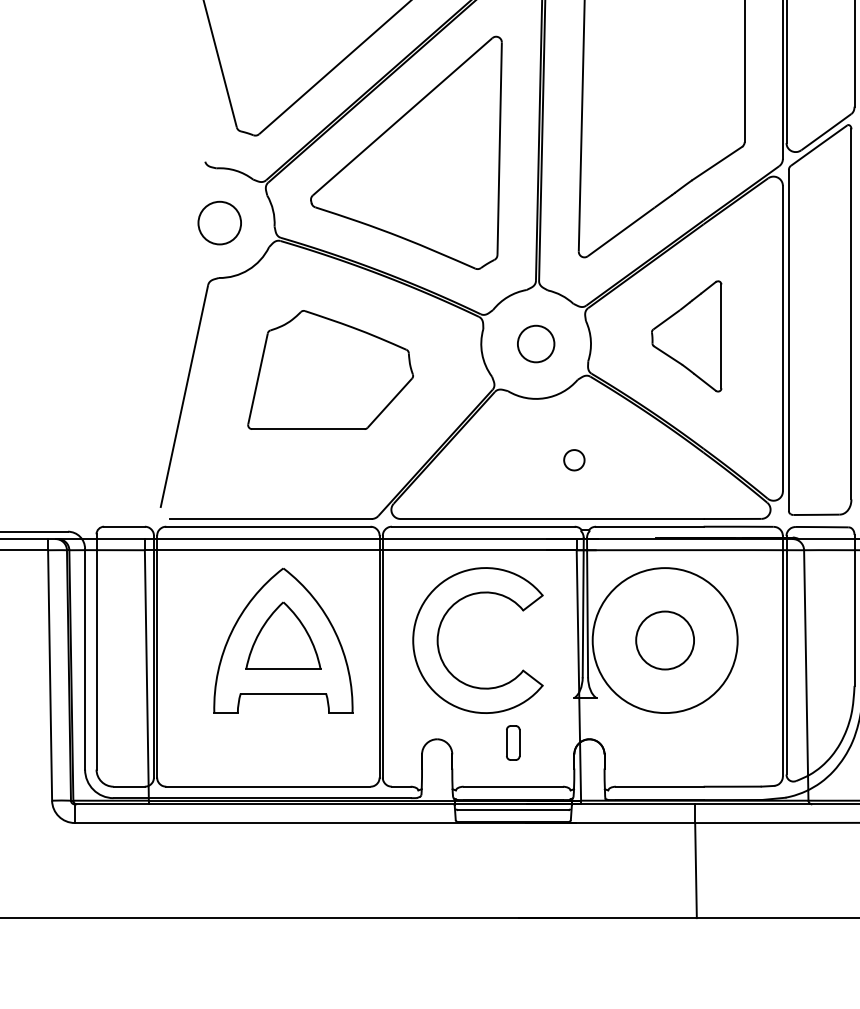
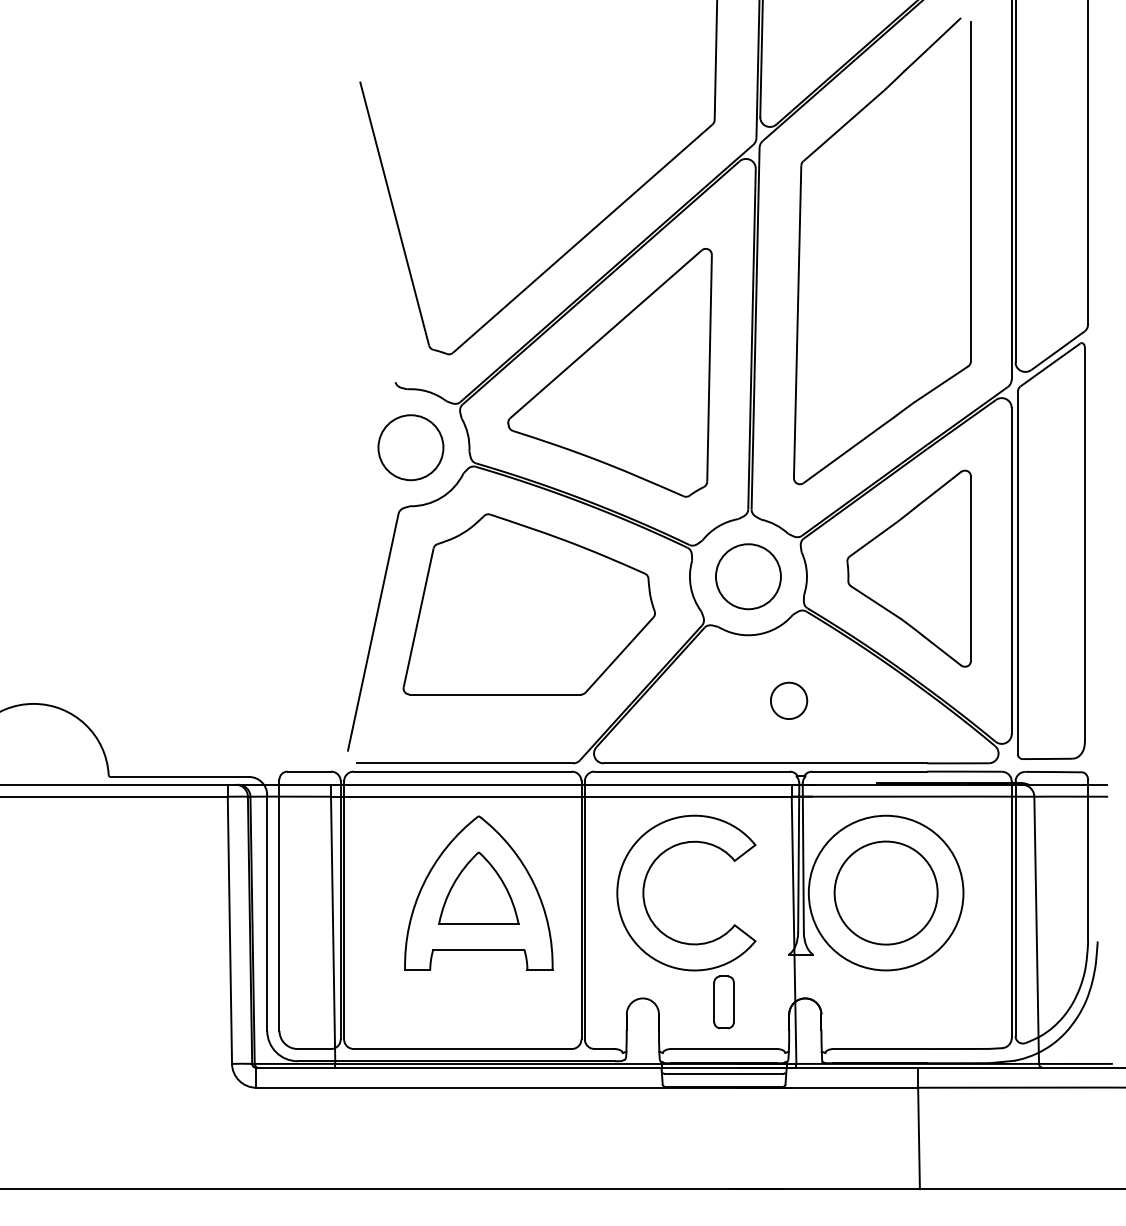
circle: (219, 222) -> (410, 447), size x1.43
part: (686, 336) -> (908, 568), size x1.67
circle: (535, 343) -> (747, 576), size x1.67
part: (329, 370) -> (528, 604), size x1.43
part: (574, 460) -> (789, 700), size x1.67
circle: (664, 640) -> (885, 892), size x1.67
part: (512, 743) -> (723, 1002), size x1.43

